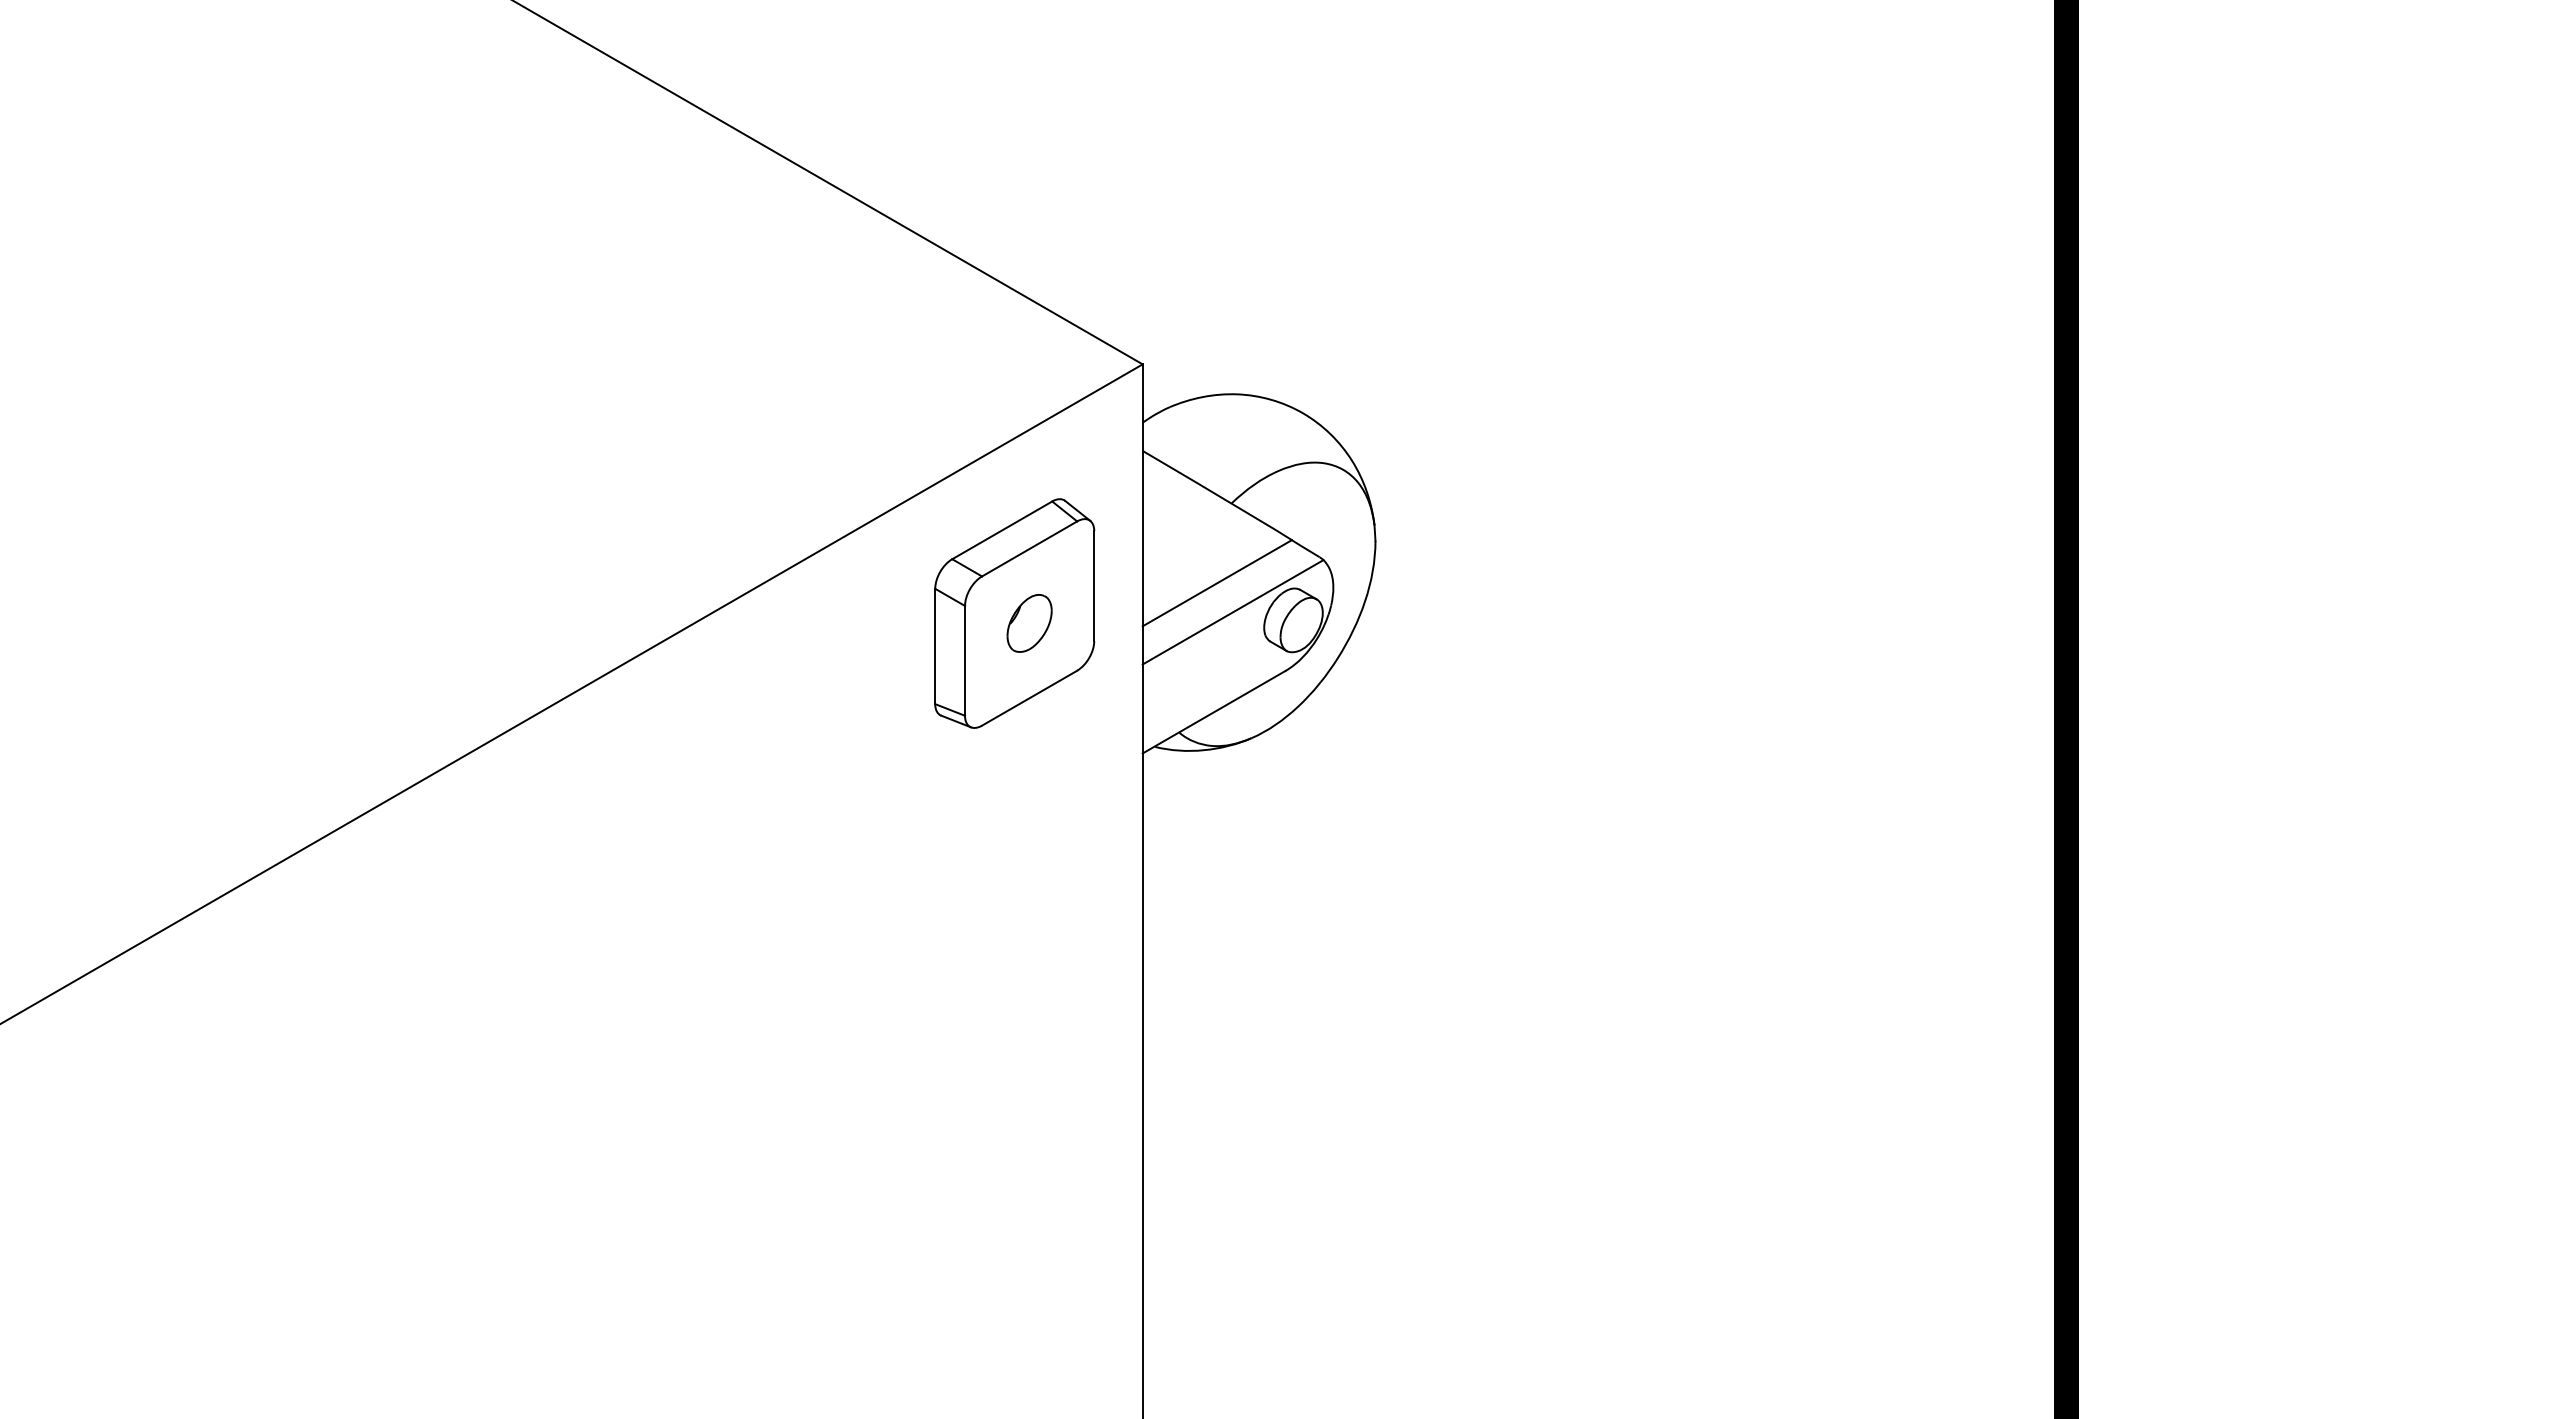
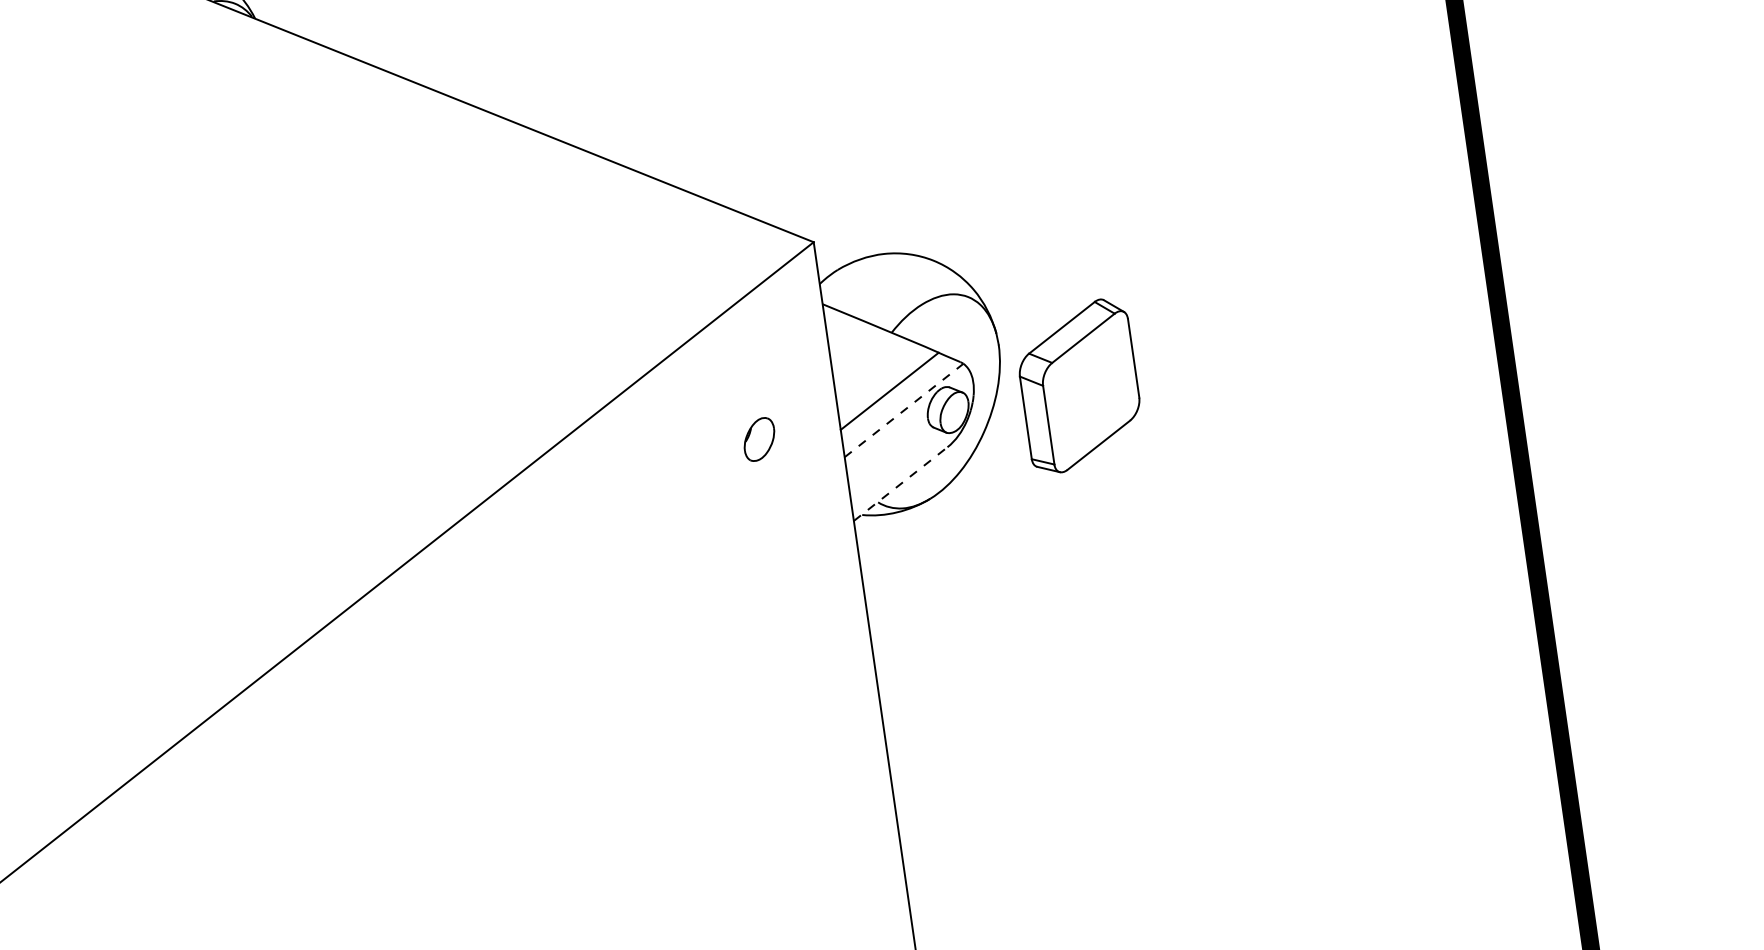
line: (1233, 612) -> (904, 410), solid -> dashed
part: (1014, 613) -> (1079, 386), moved
line: (1214, 712) -> (901, 484), solid -> dashed

